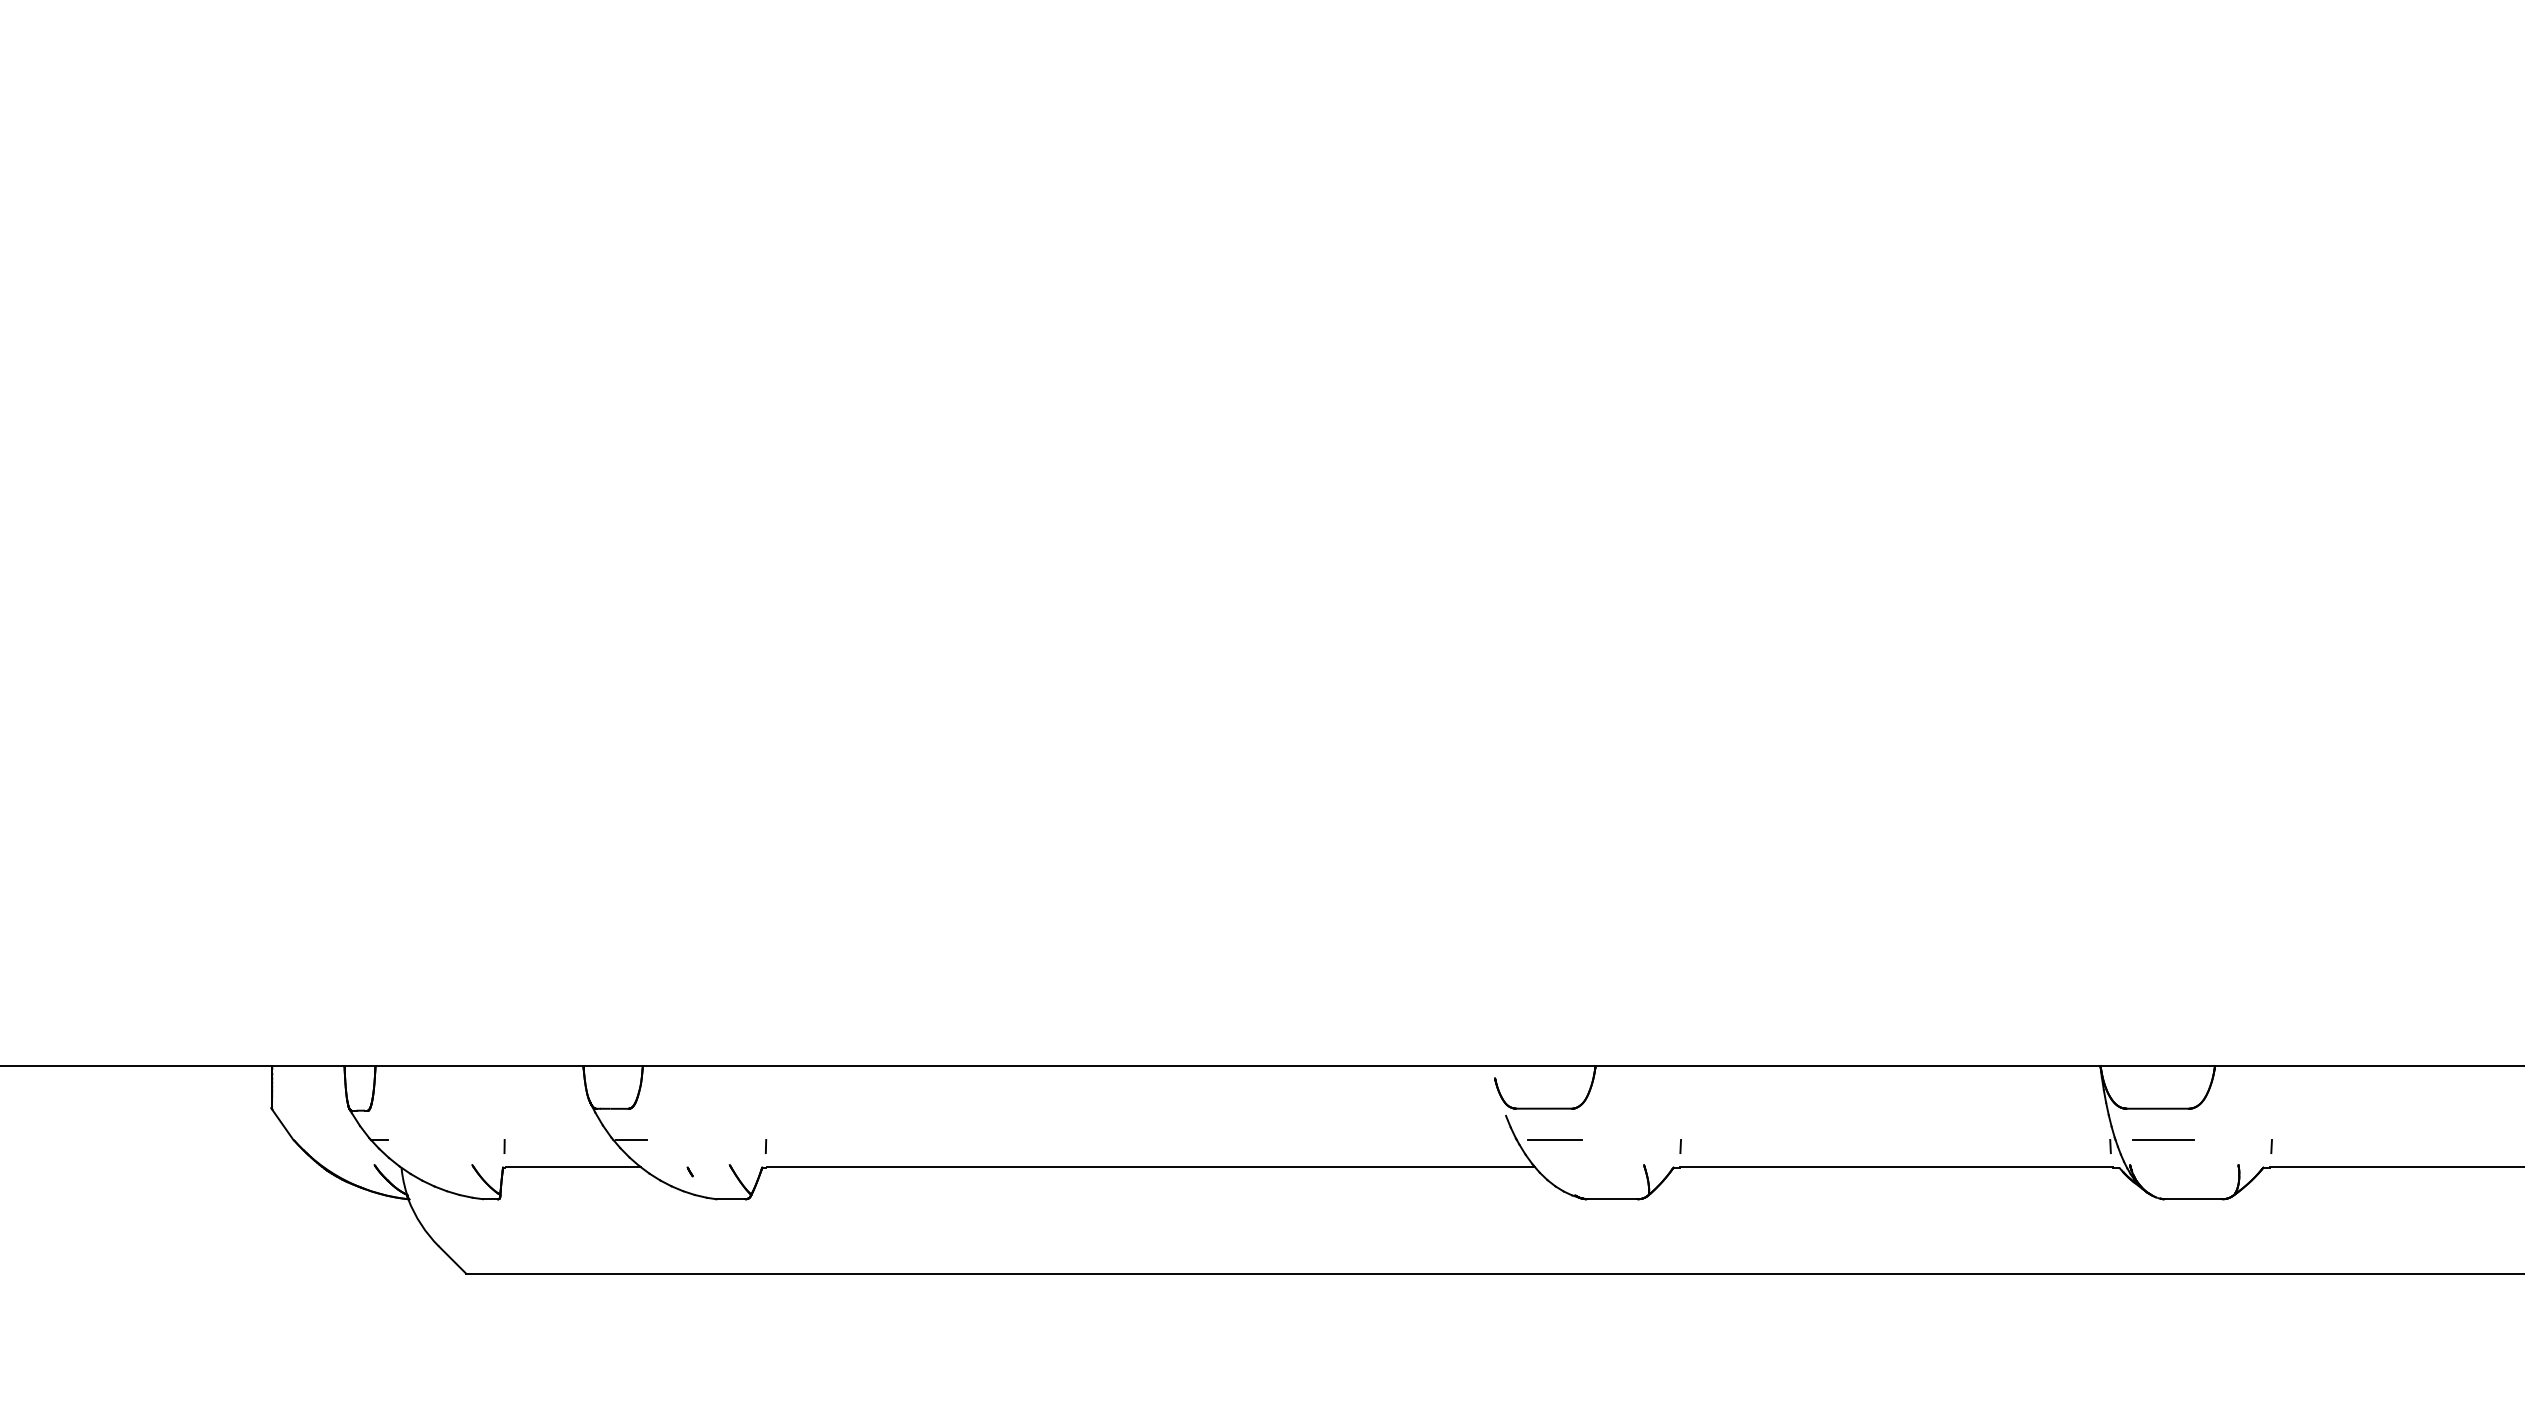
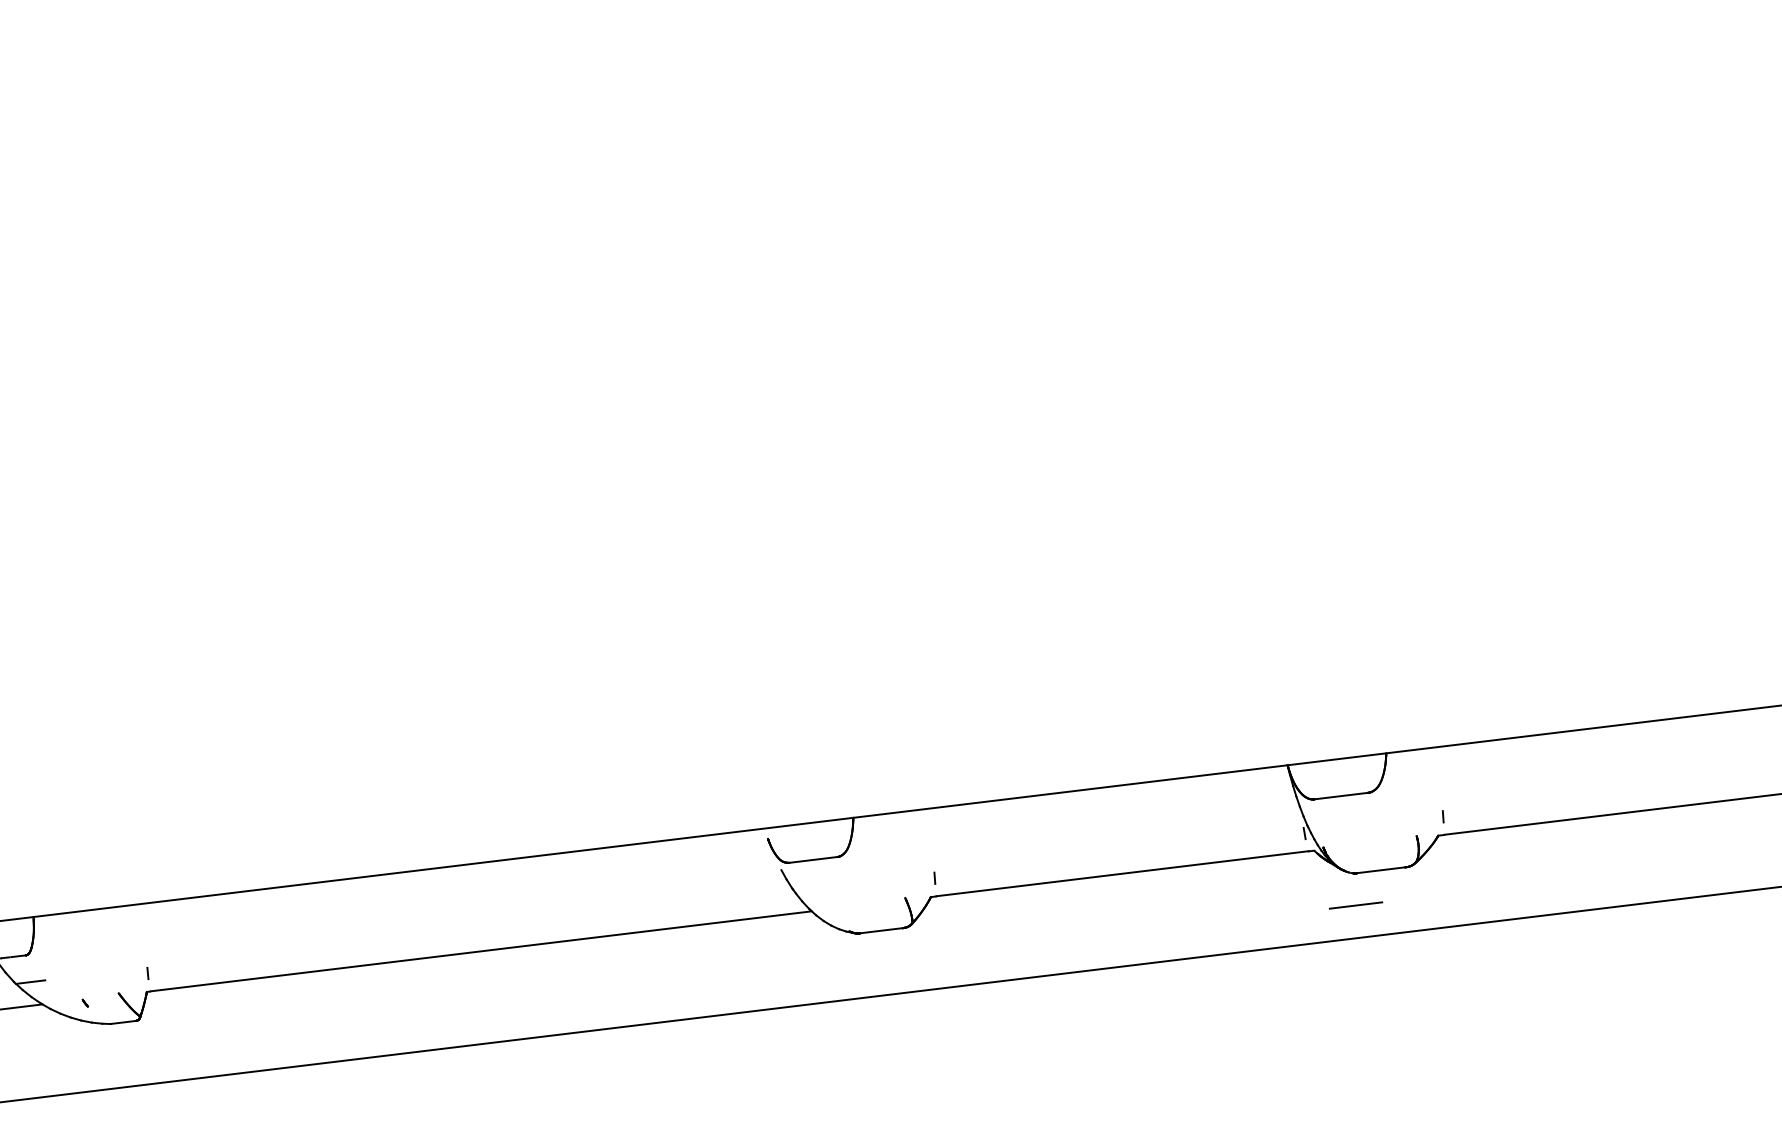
line: (2163, 1139) -> (1356, 904), moved
line: (1554, 1140) -> (825, 886), removed

